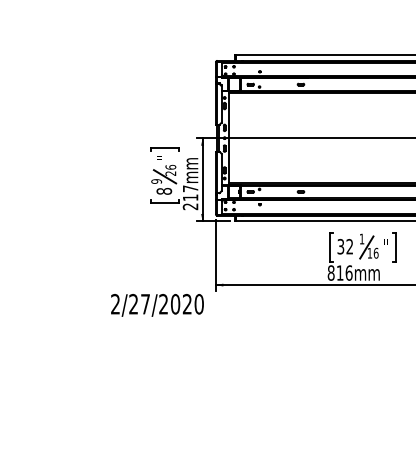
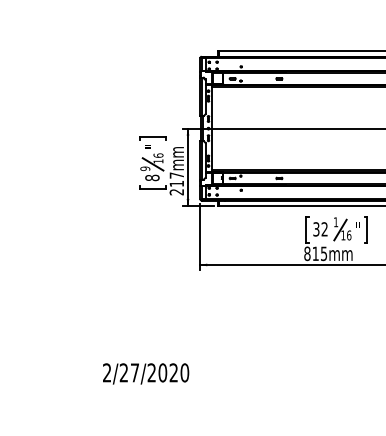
text: (170, 173) -> (158, 161), 26 -> 16
text: (348, 272) -> (323, 253), 816mm -> 815mm
text: (157, 305) -> (146, 374), moved

